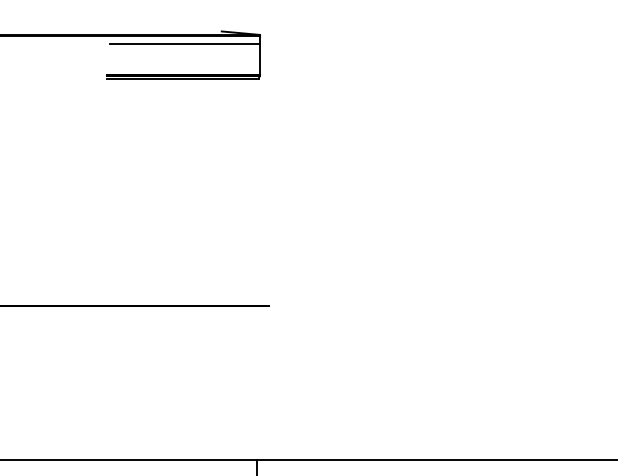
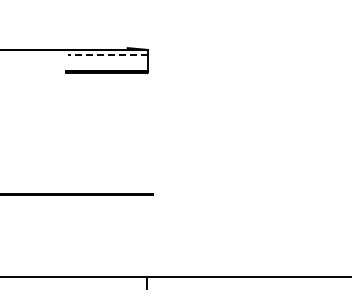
line: (183, 45) -> (107, 55), solid -> dashed

